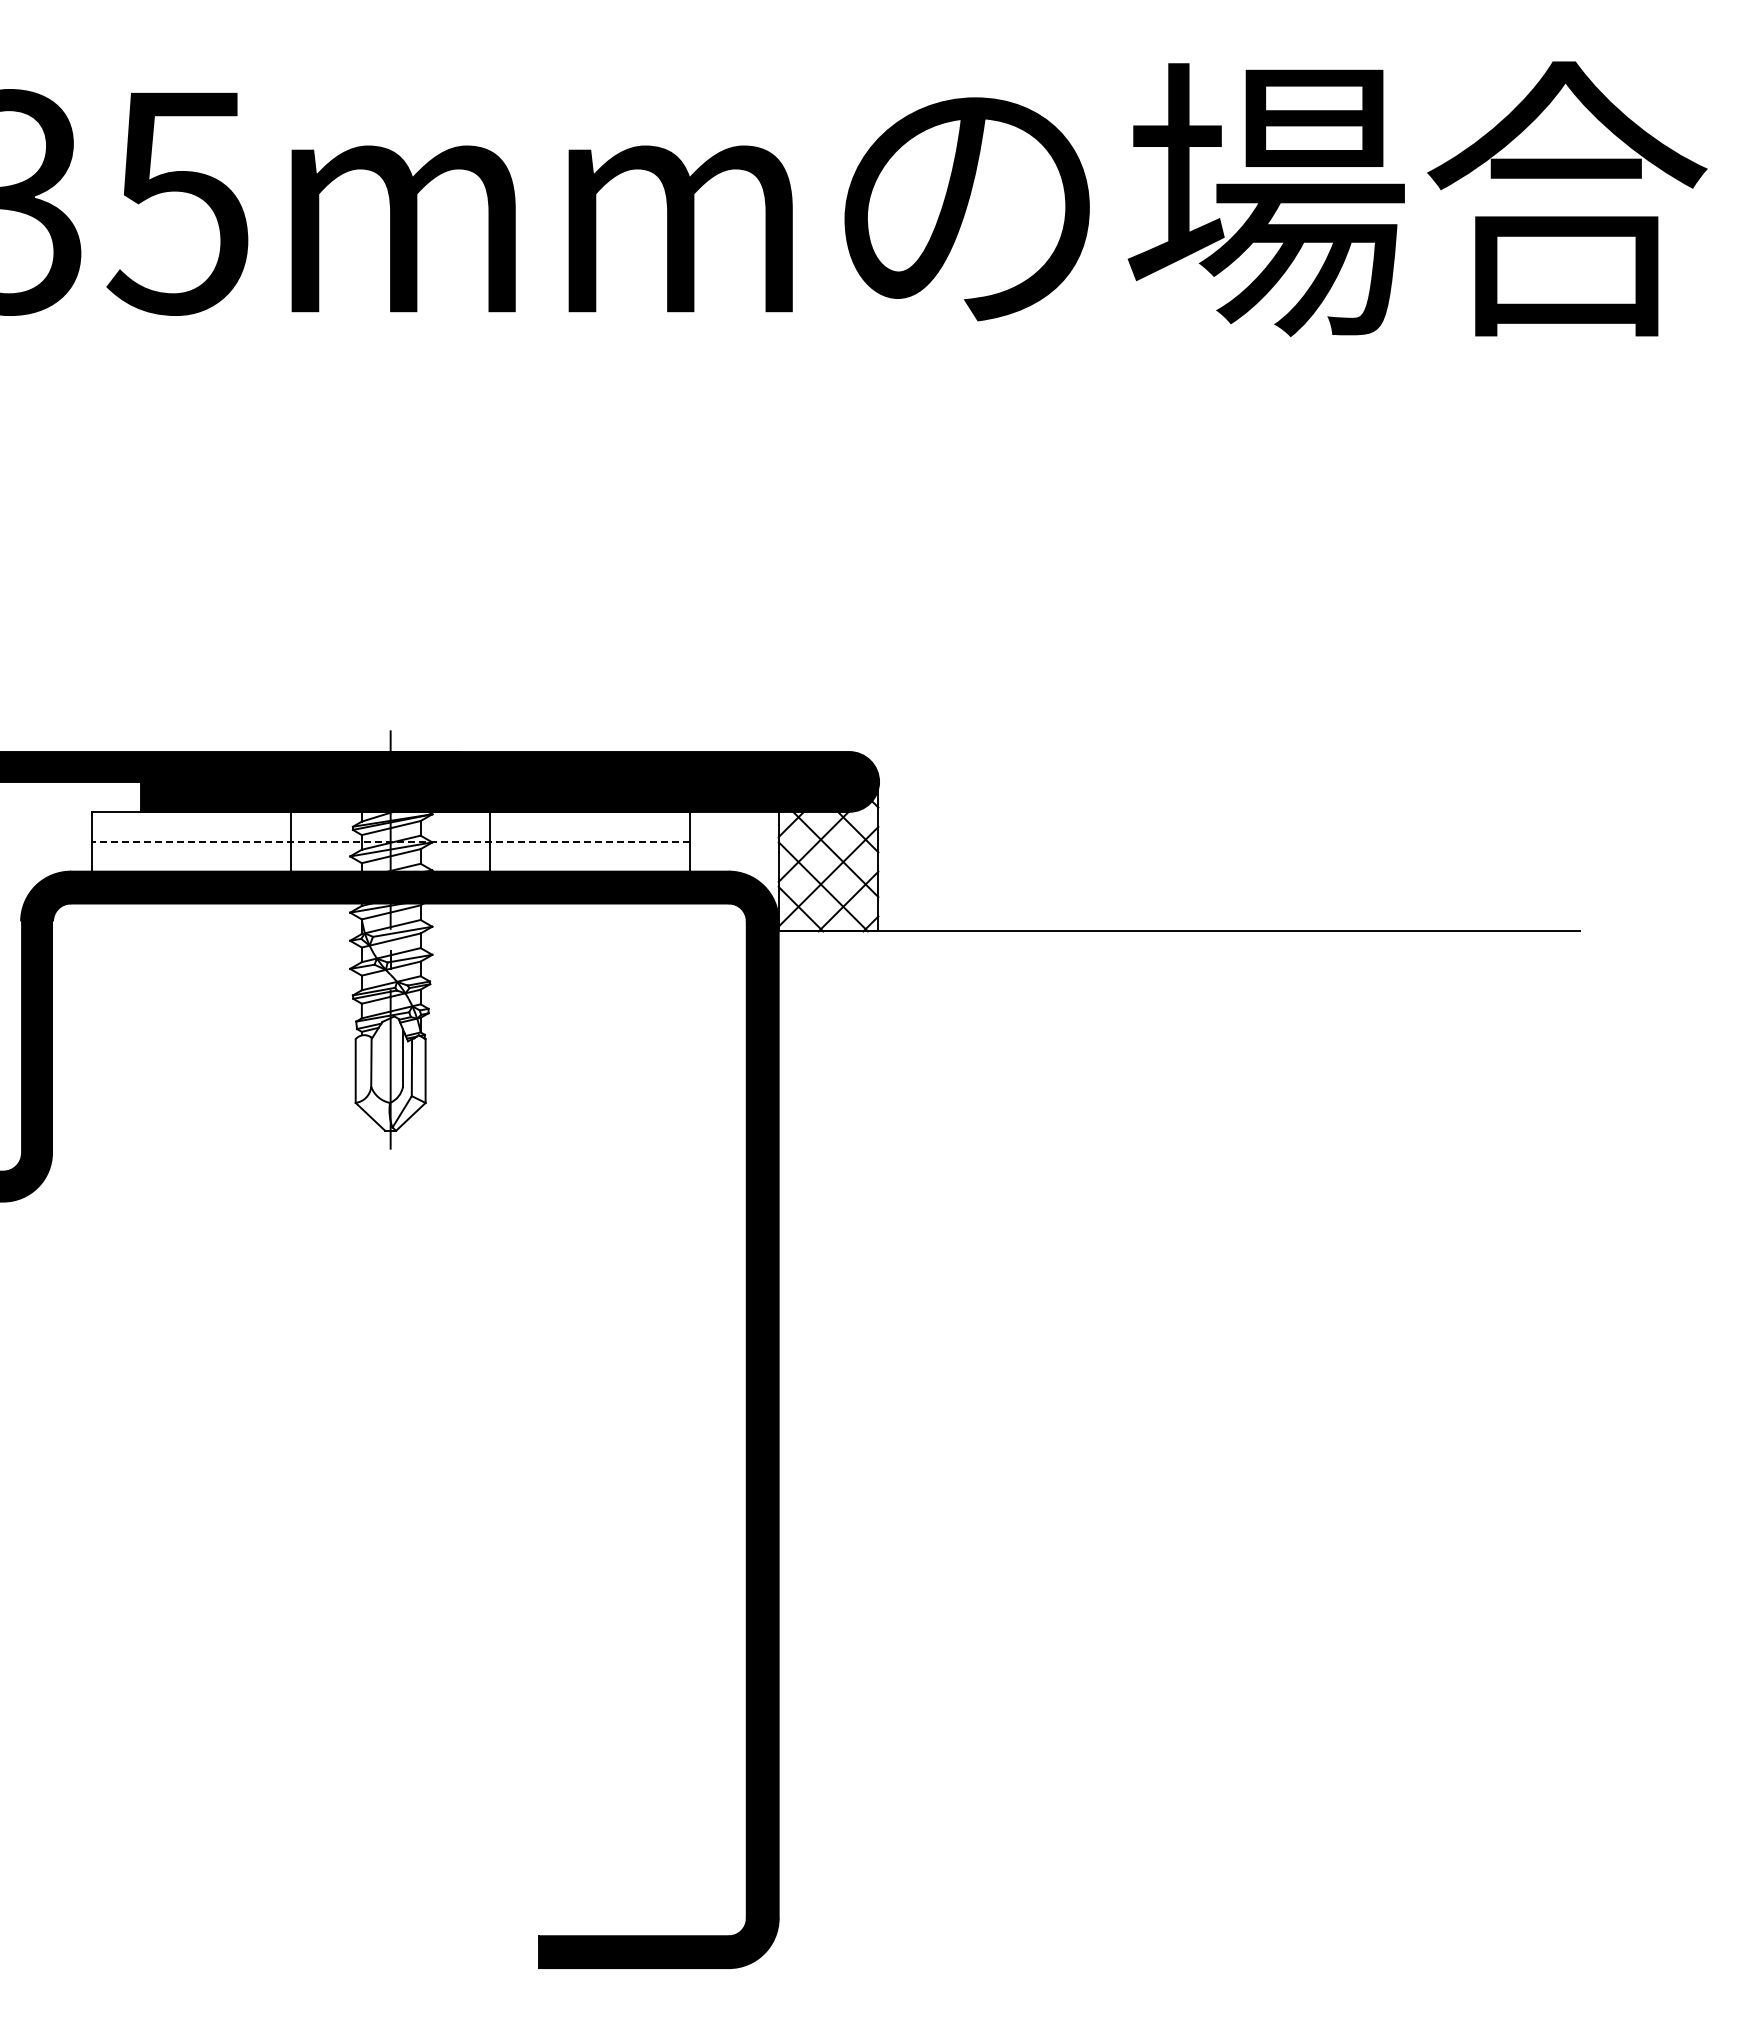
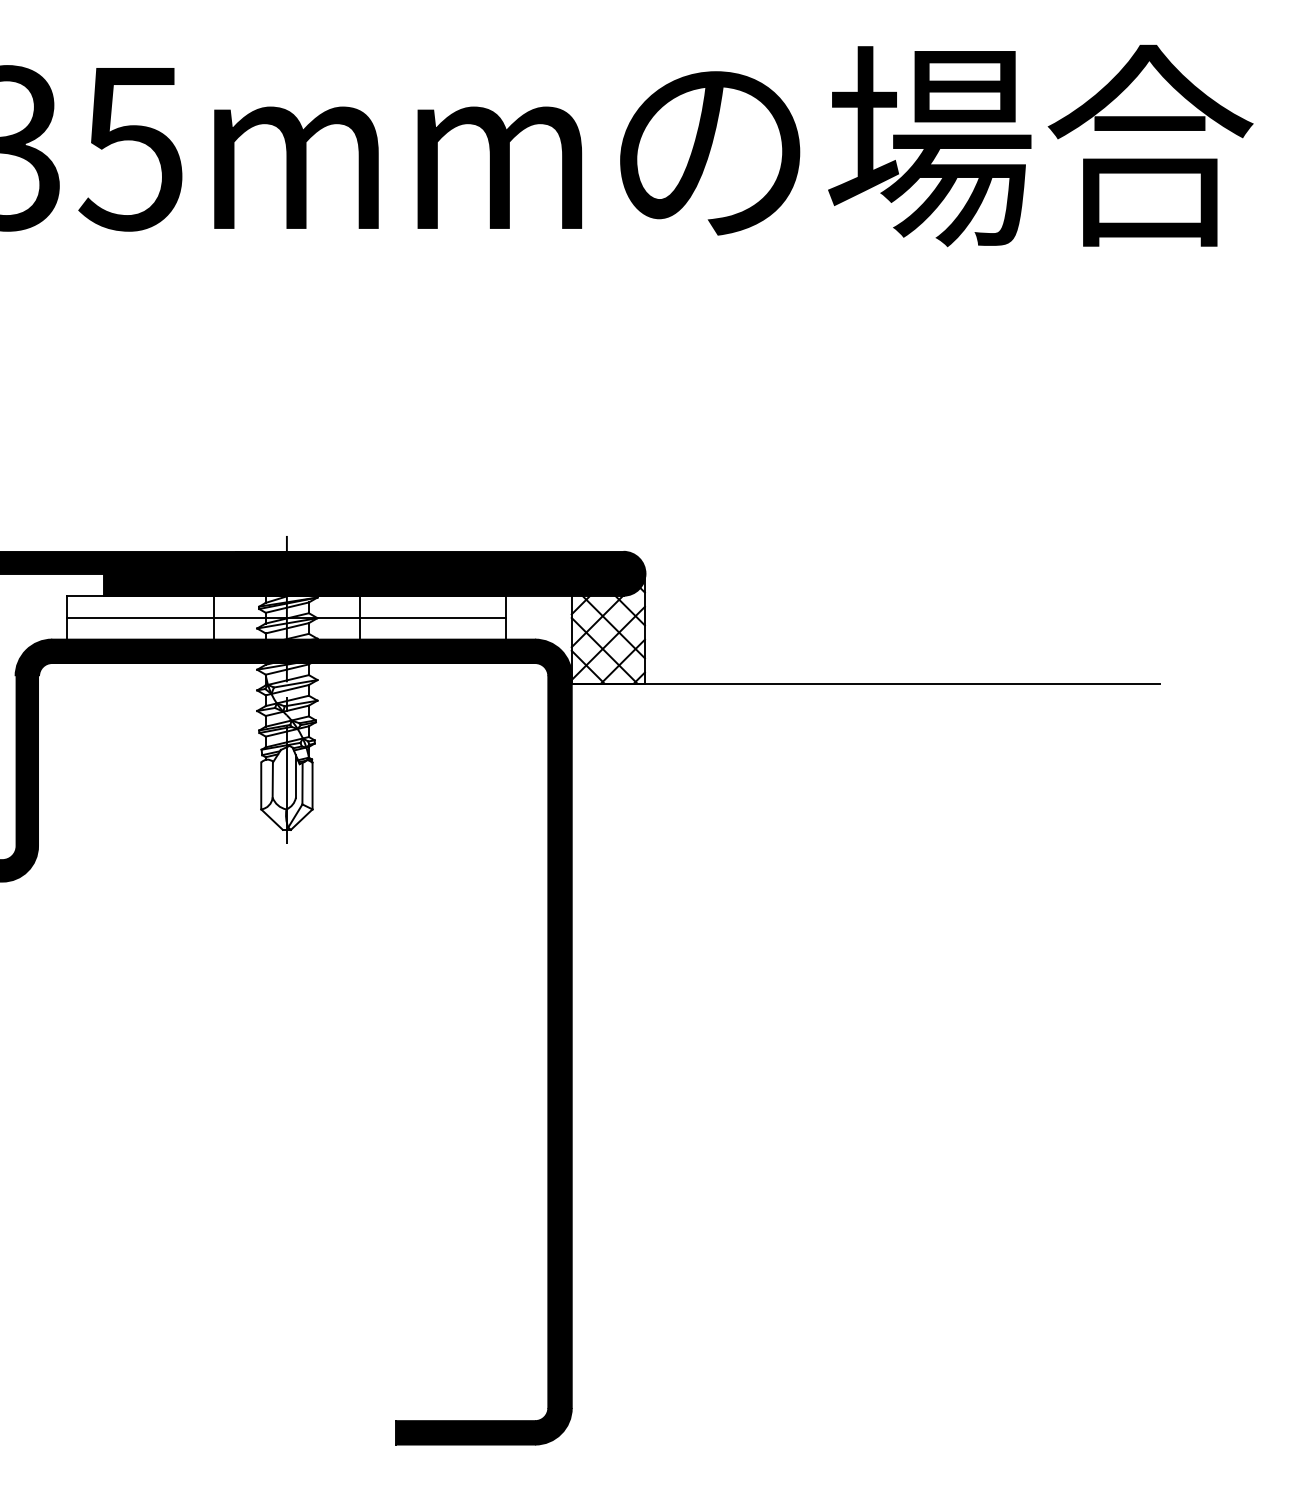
line: (390, 841) -> (286, 617), dashed -> solid

